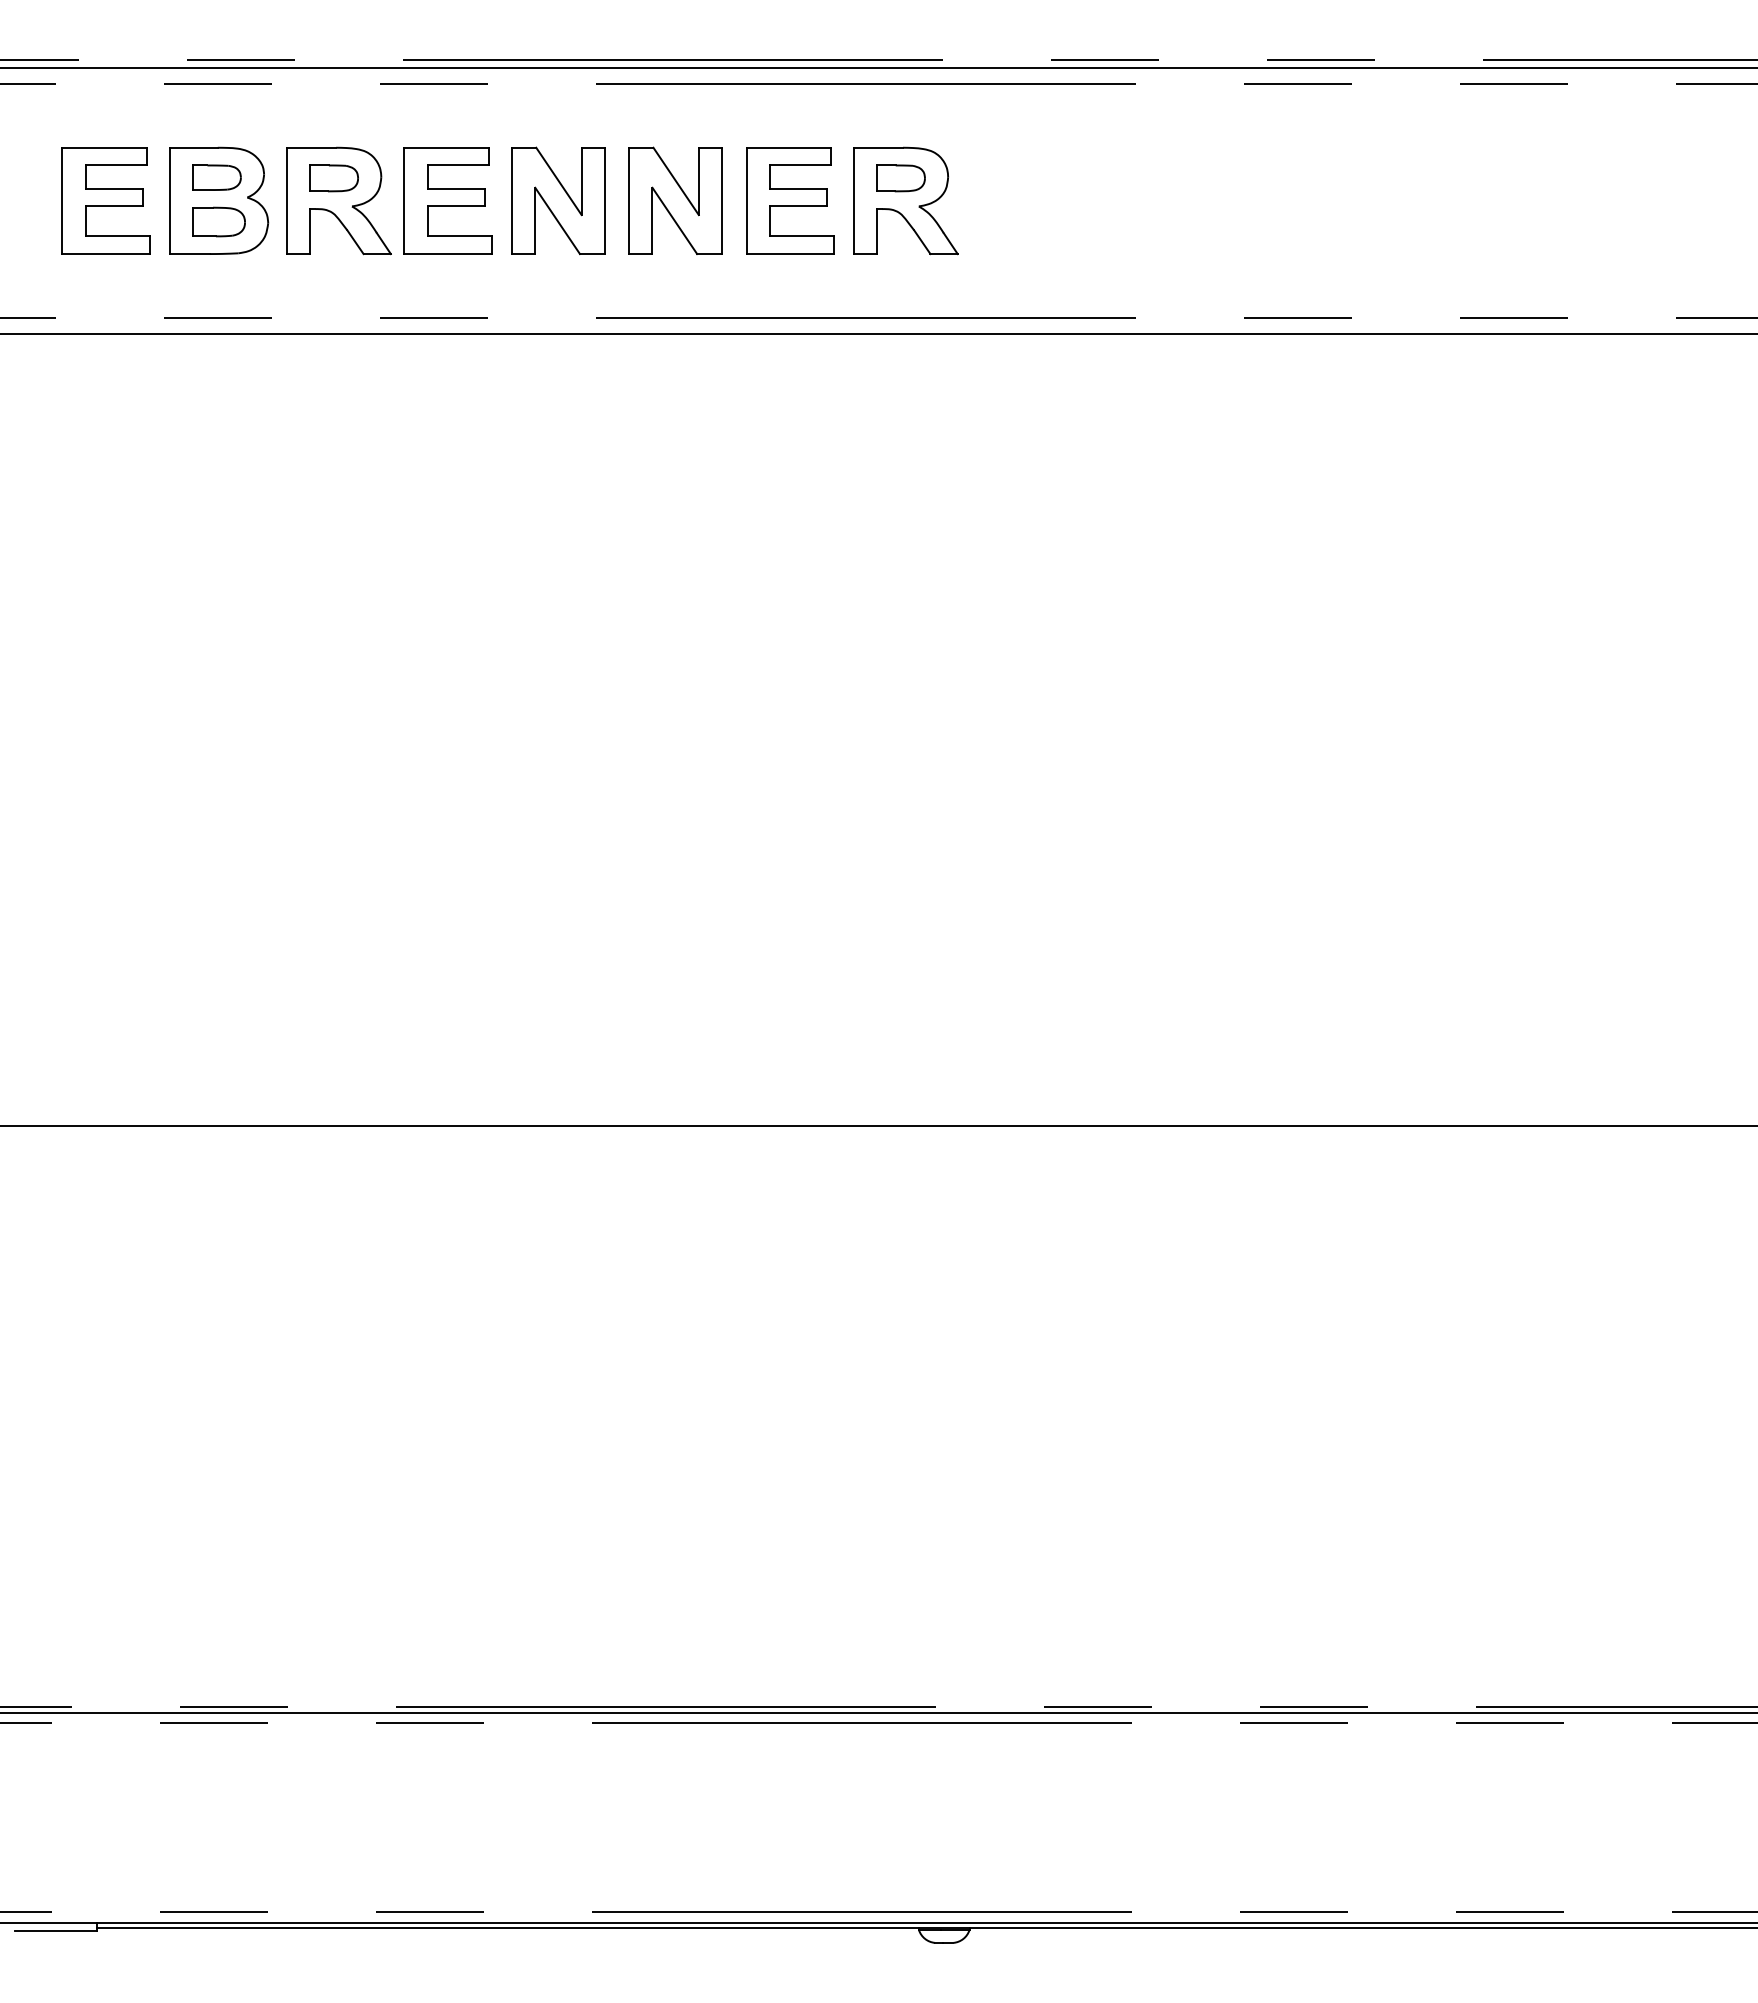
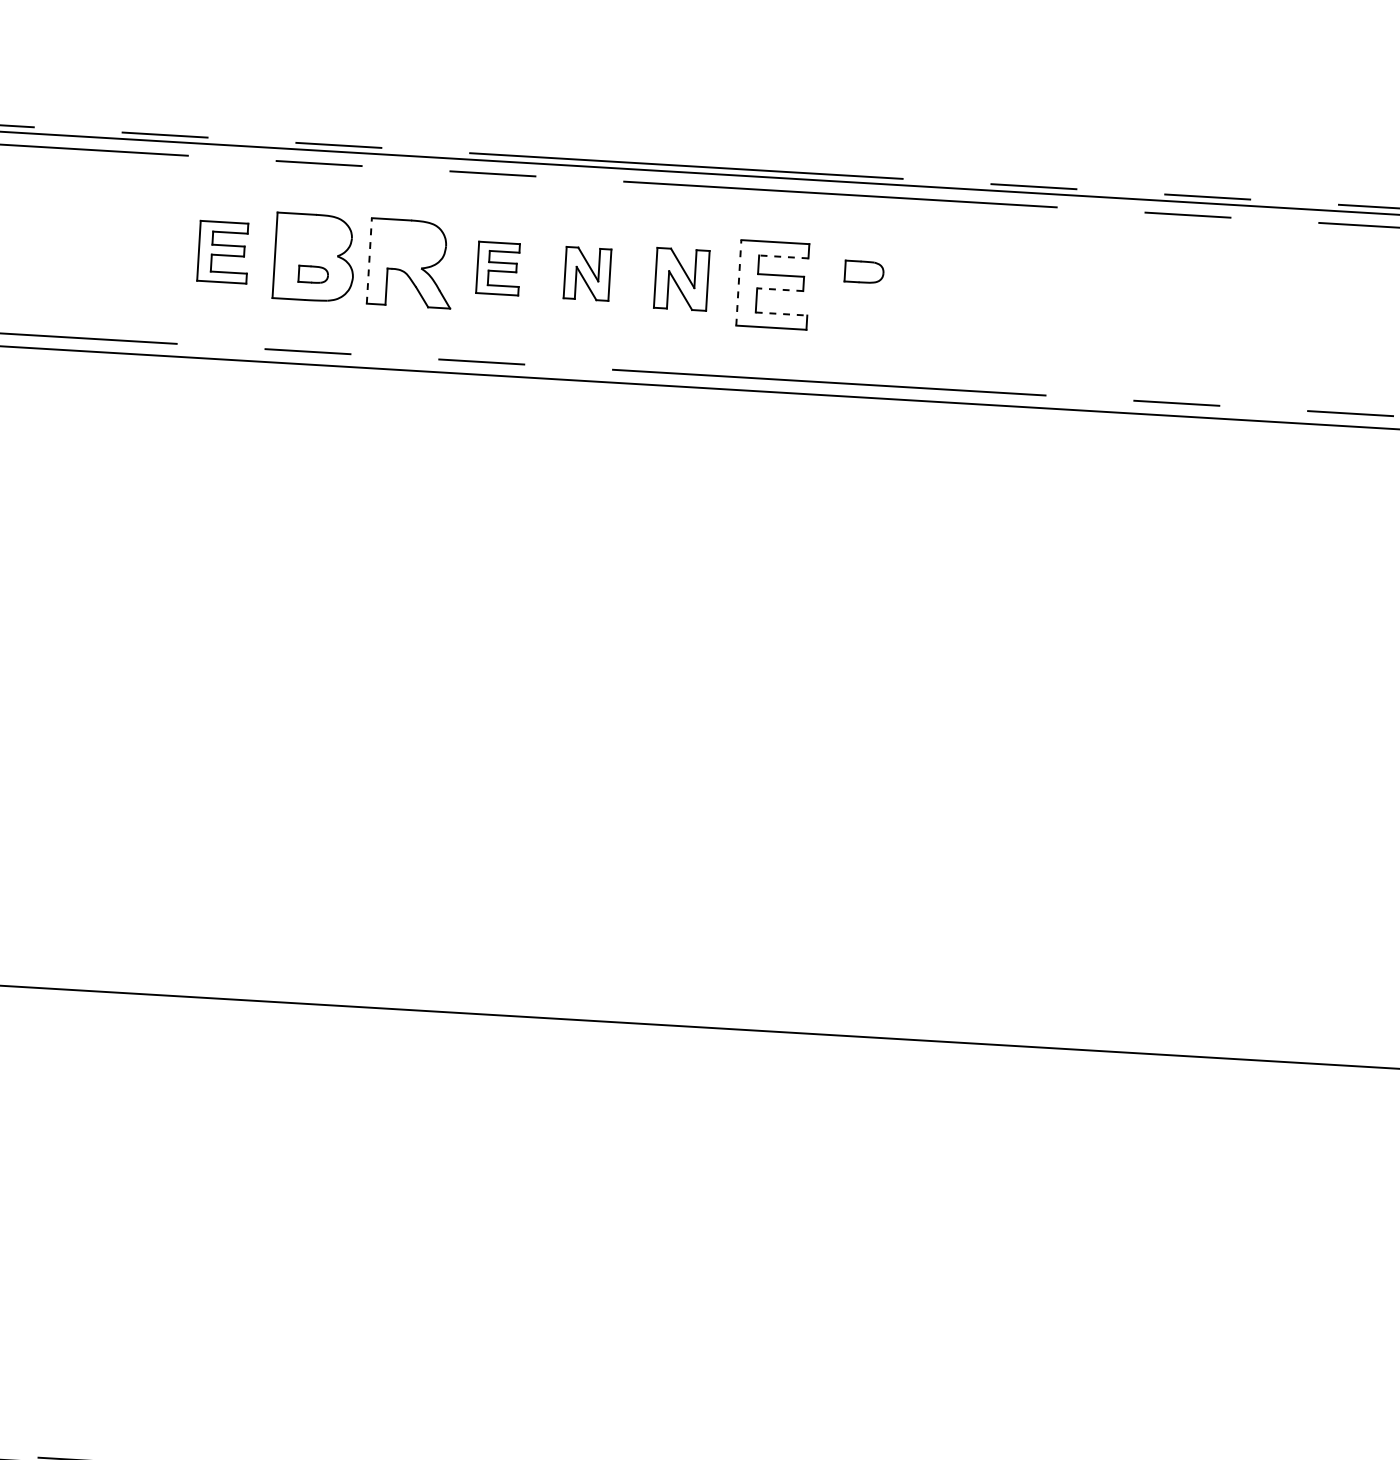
line: (800, 165) -> (783, 256), solid -> dashed
part: (216, 177) -> (313, 238), removed
part: (333, 178) -> (407, 245), removed
part: (105, 200) -> (223, 251), size x0.7
line: (287, 200) -> (369, 260), solid -> dashed
part: (447, 200) -> (498, 268), size x0.6
part: (558, 200) -> (587, 273), size x0.6
part: (675, 200) -> (681, 279), size x0.7
line: (746, 200) -> (738, 282), solid -> dashed
part: (905, 200) -> (866, 290), removed
line: (798, 206) -> (780, 289), solid -> dashed
part: (218, 221) -> (313, 274), size x0.7
line: (802, 236) -> (782, 314), solid -> dashed

